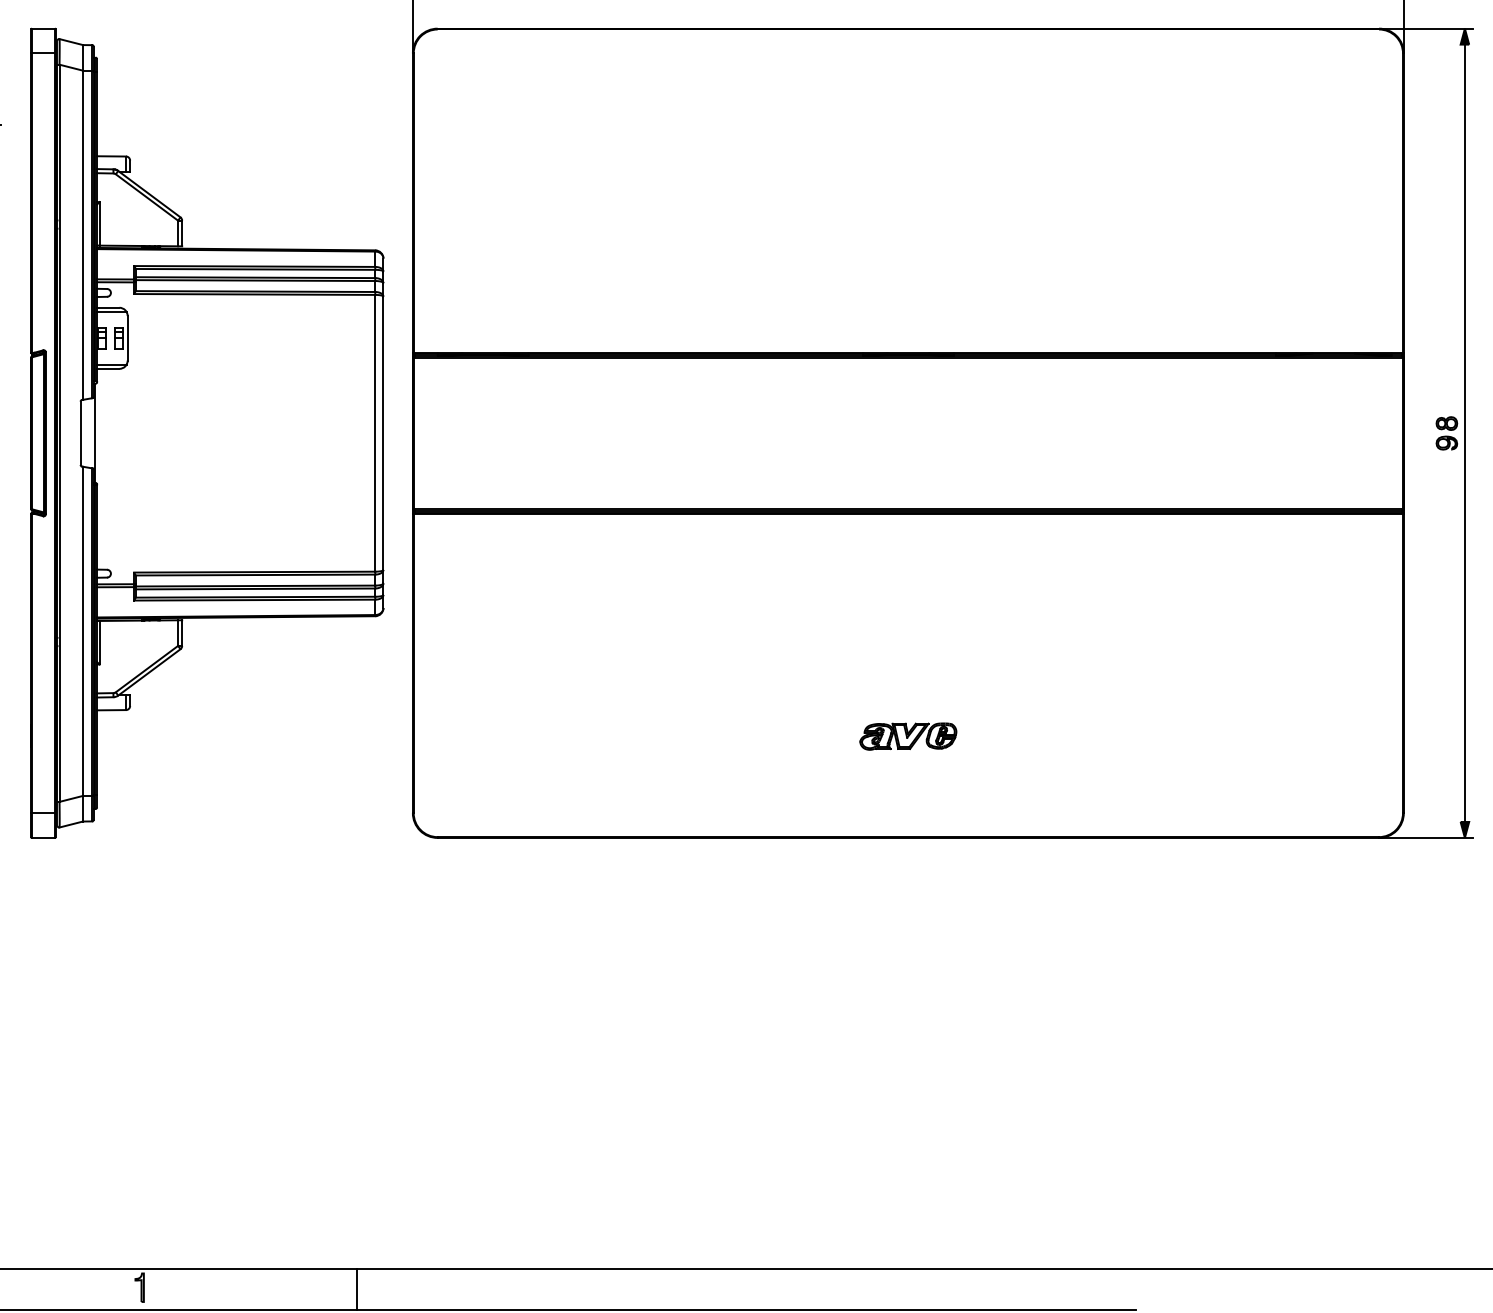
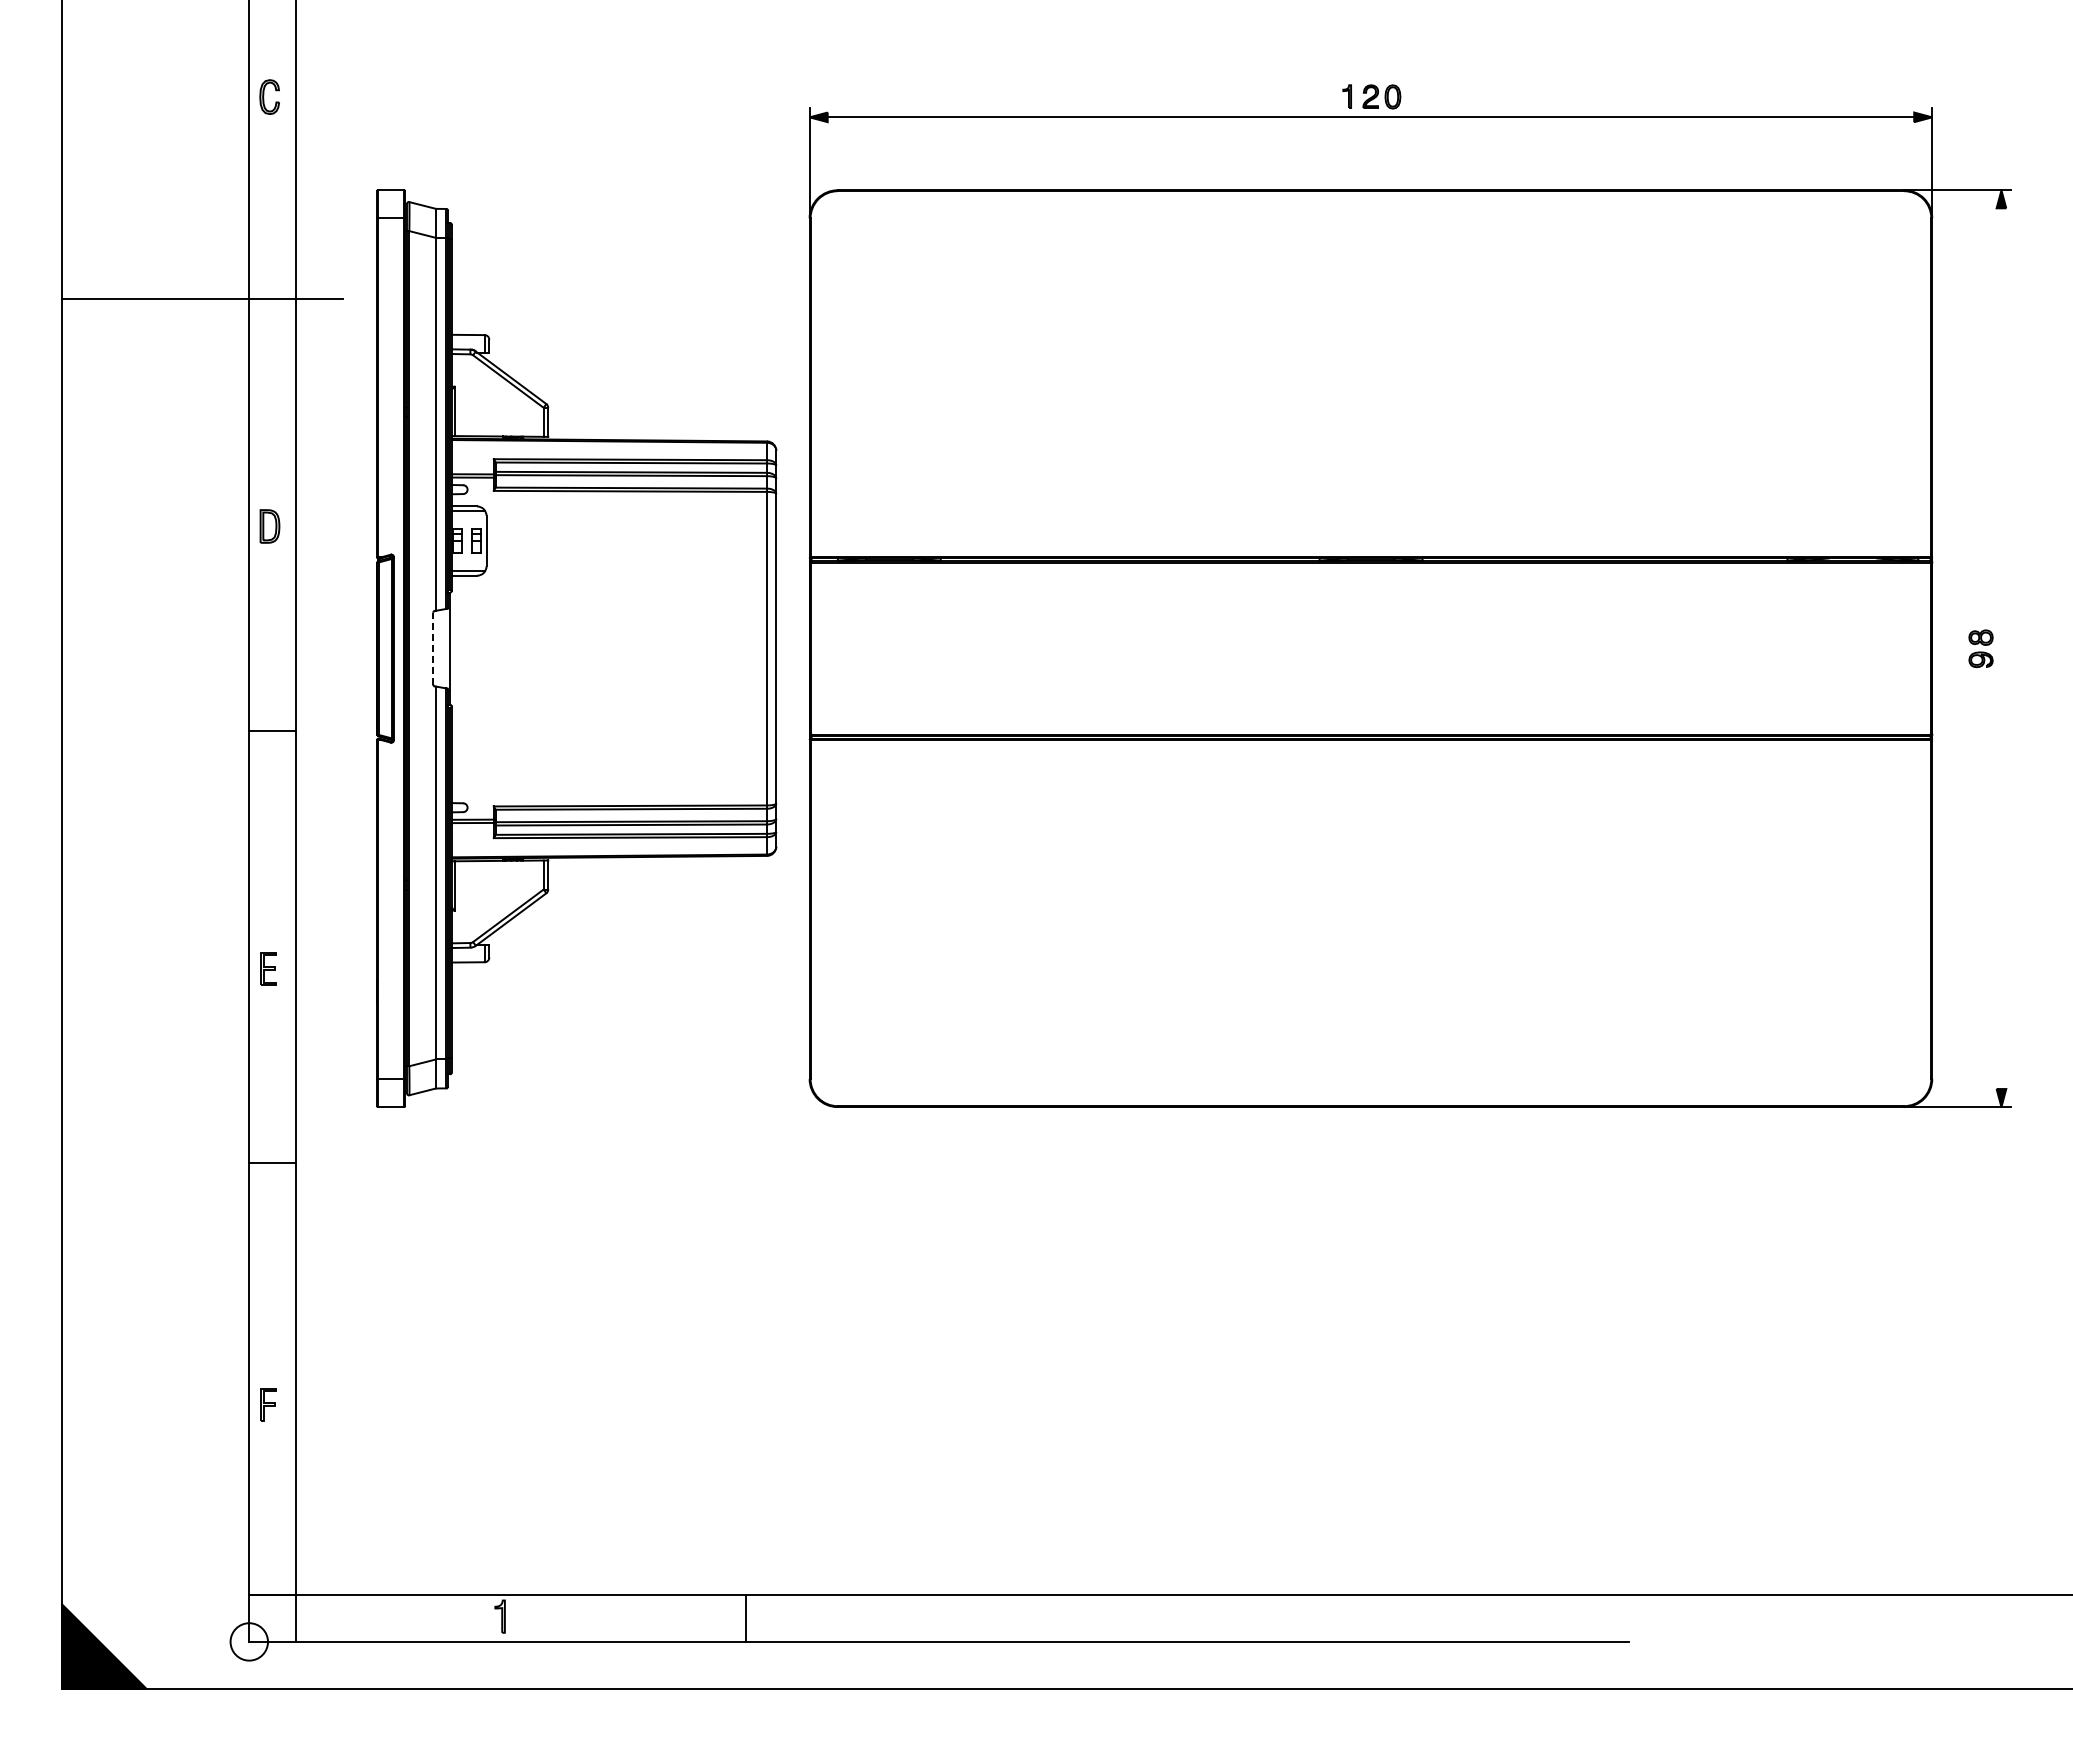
line: (80, 433) -> (433, 648), solid -> dashed
line: (1464, 433) -> (2001, 648), removed
part: (907, 736) -> (1370, 992), removed

